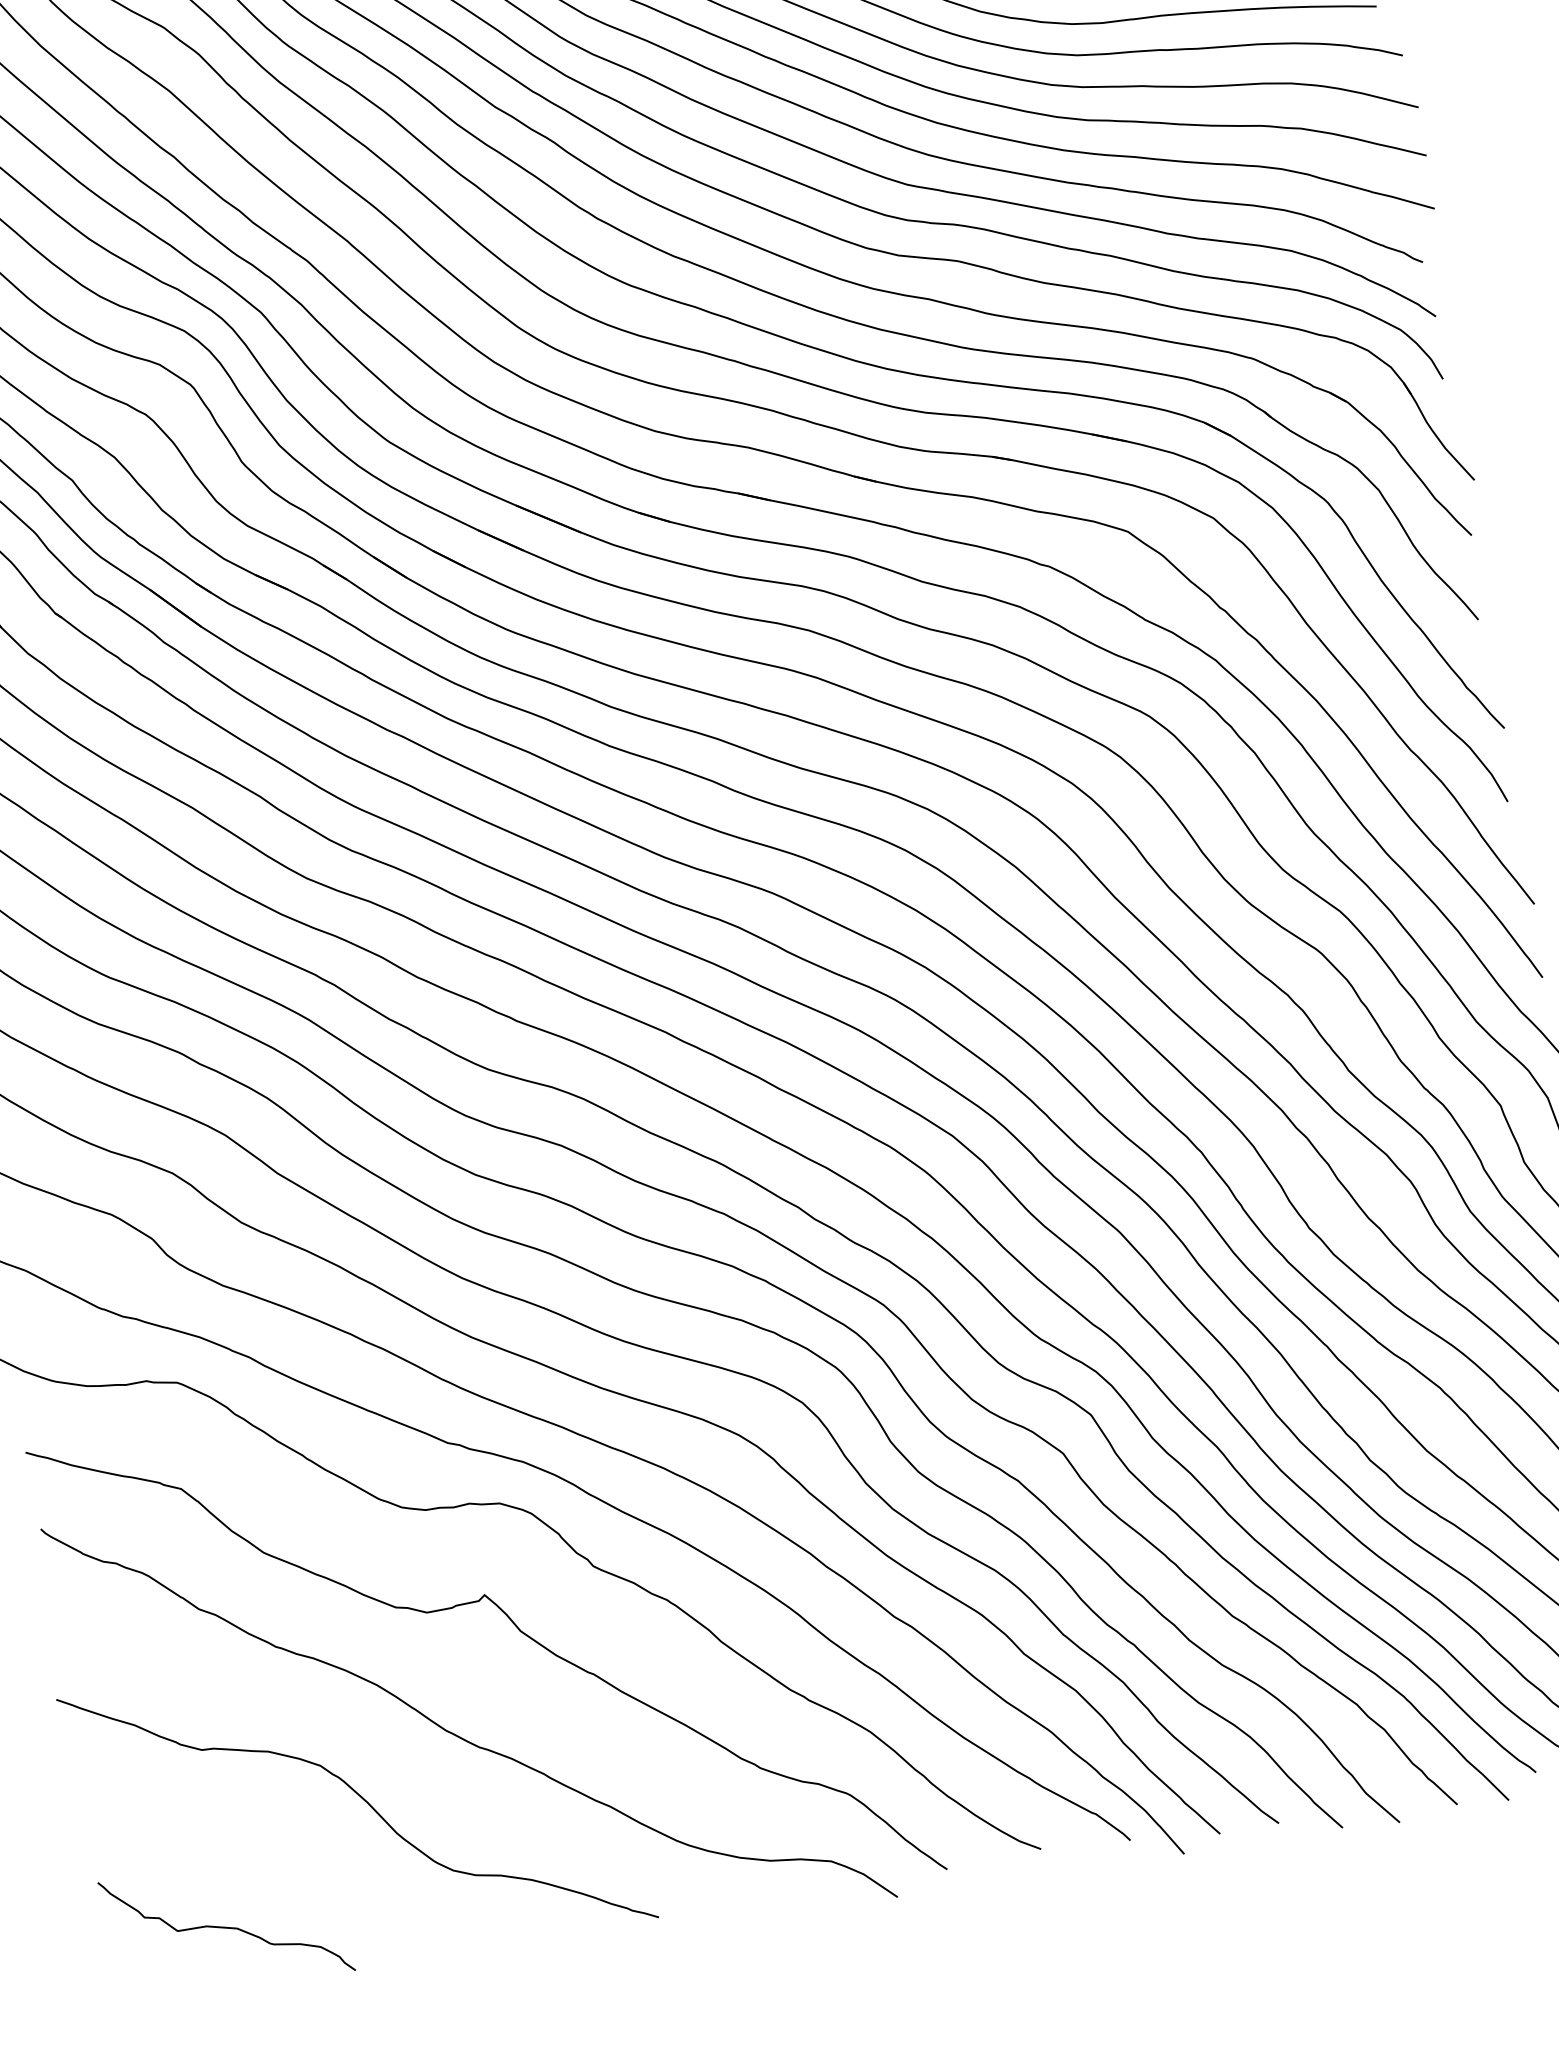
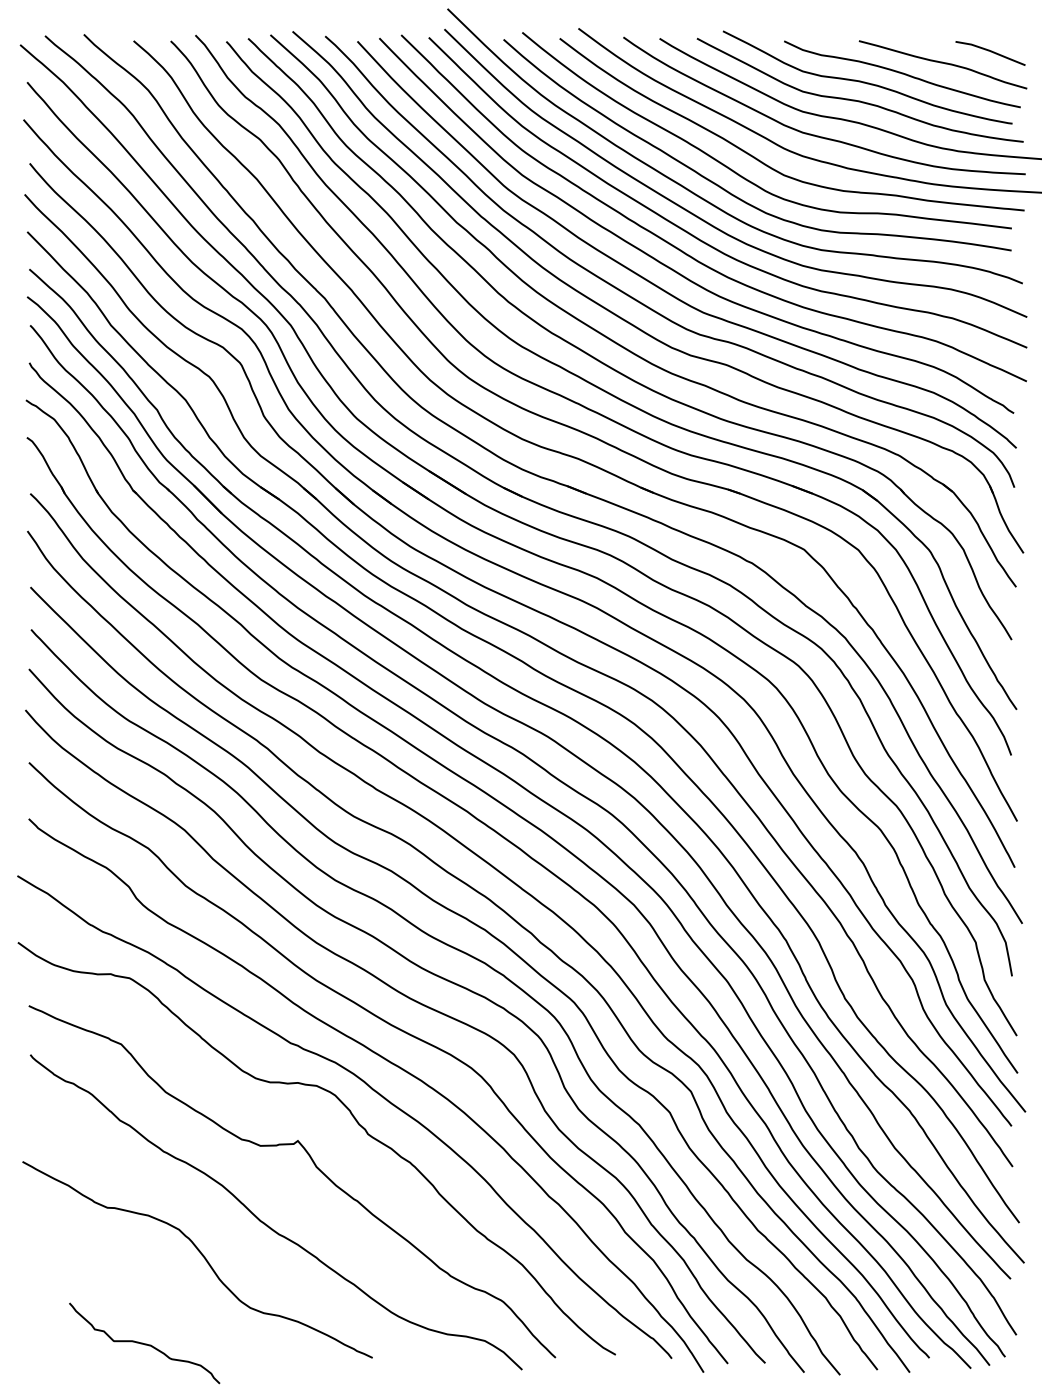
curve: (226, 1926) -> (144, 1343), moved

